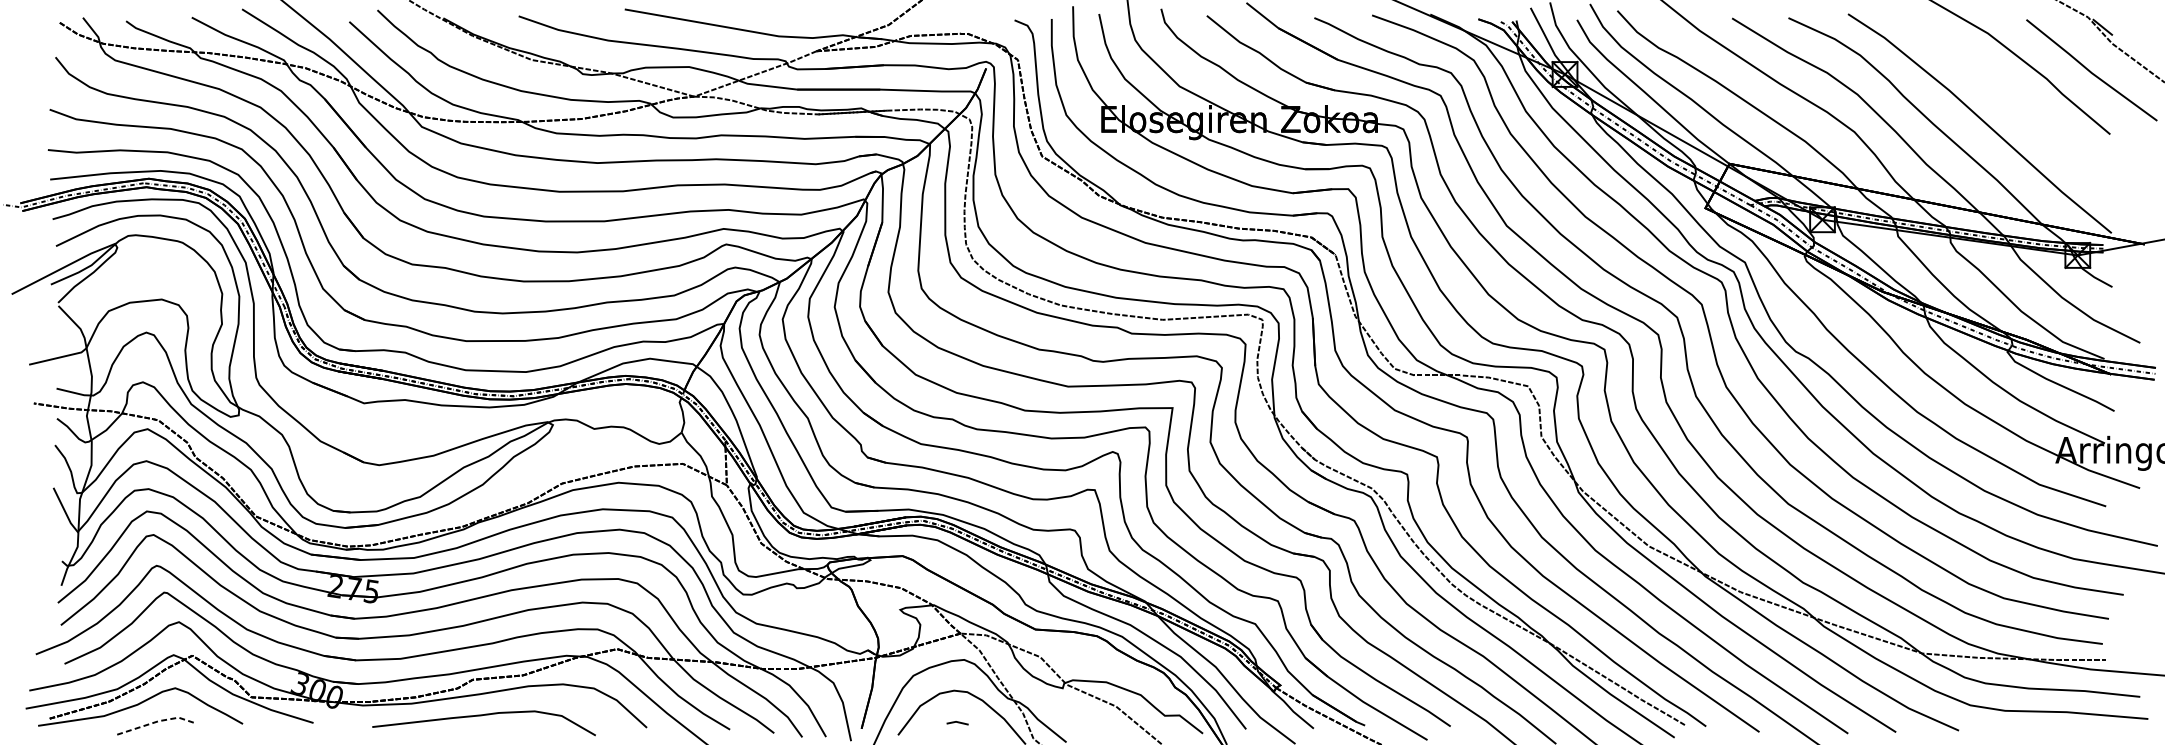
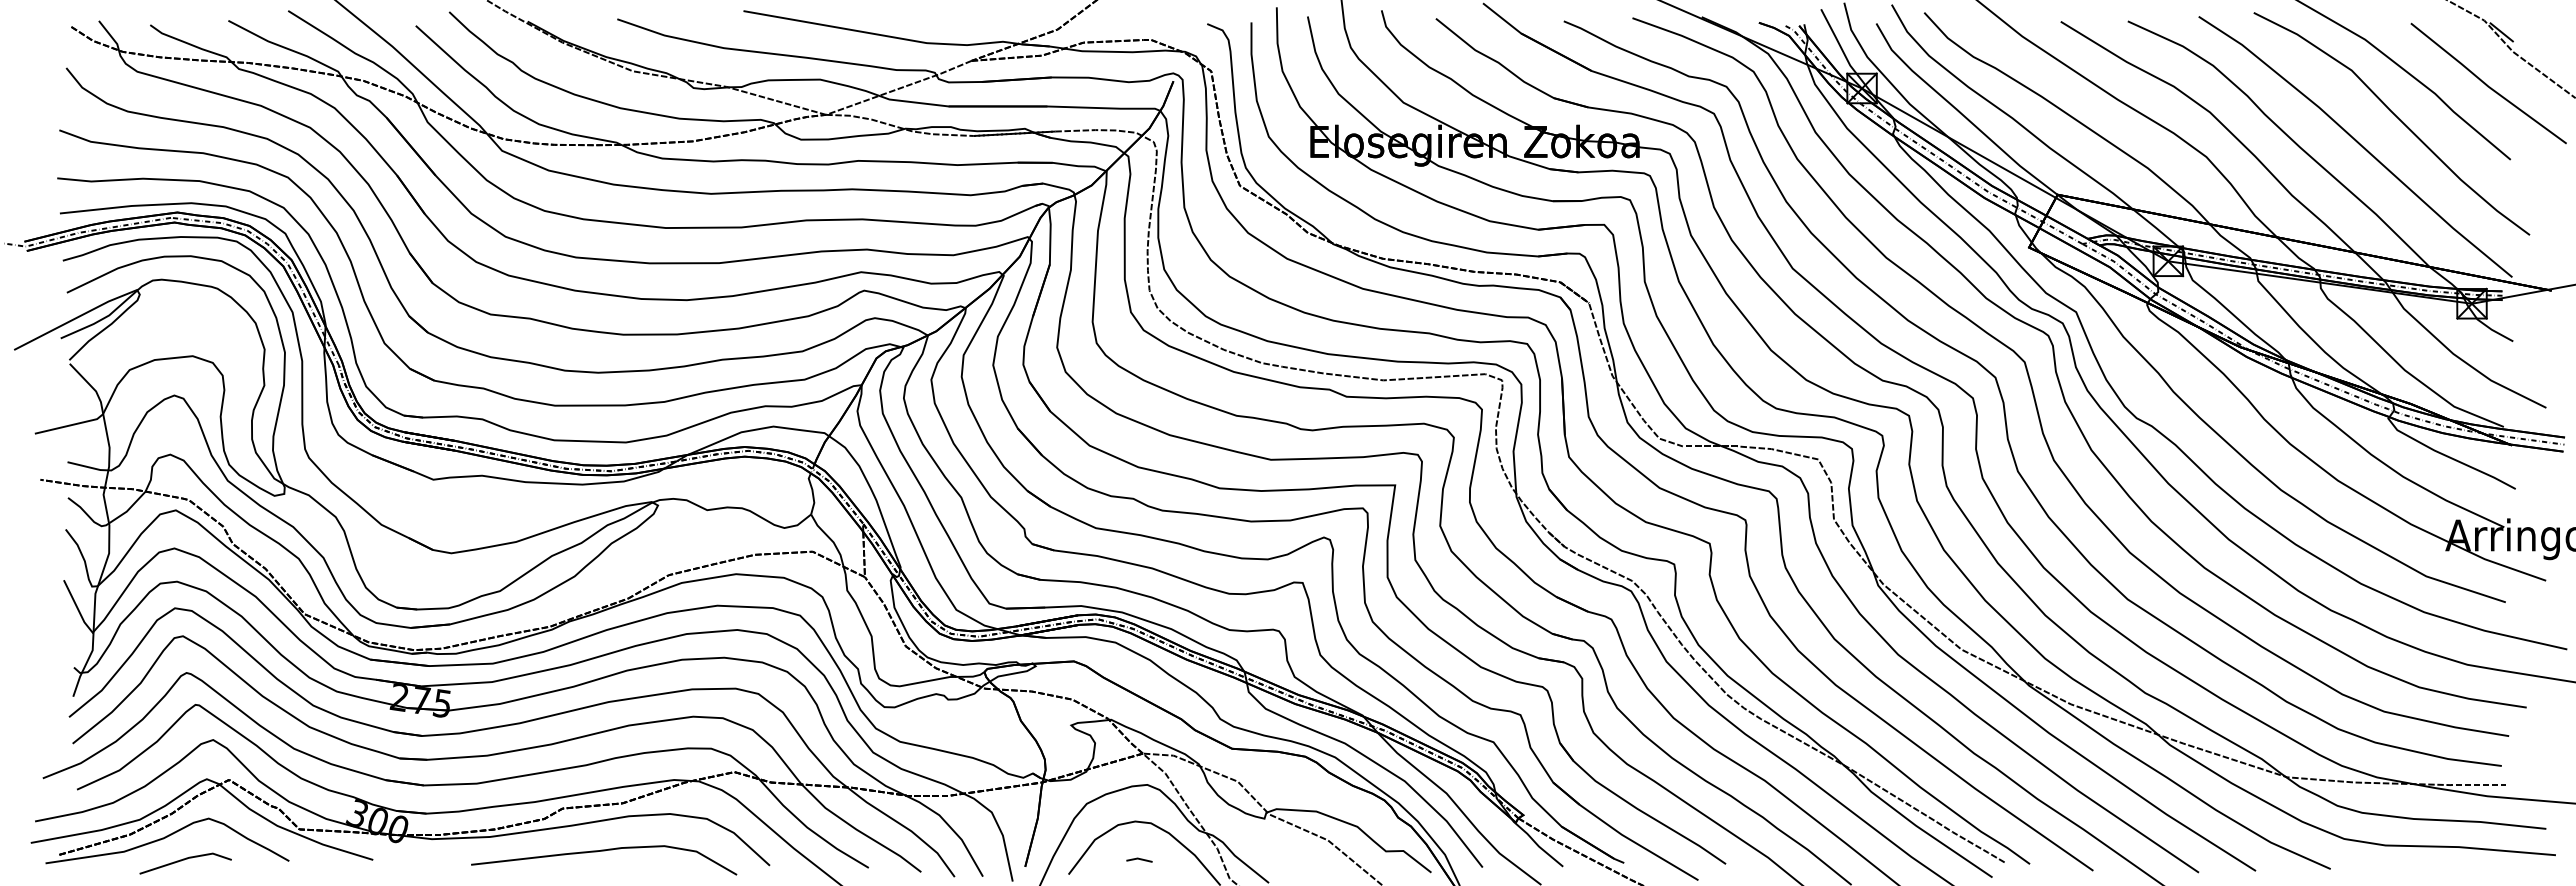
curve: (2014, 98) -> (2396, 117), added
curve: (484, 715) -> (604, 851), moved
line: (156, 721) -> (186, 858), dashed -> solid

